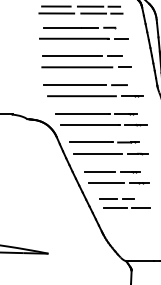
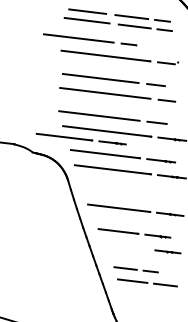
part: (79, 27) -> (89, 39), moved
line: (104, 142) -> (81, 139), moved
line: (106, 182) -> (125, 246), removed

